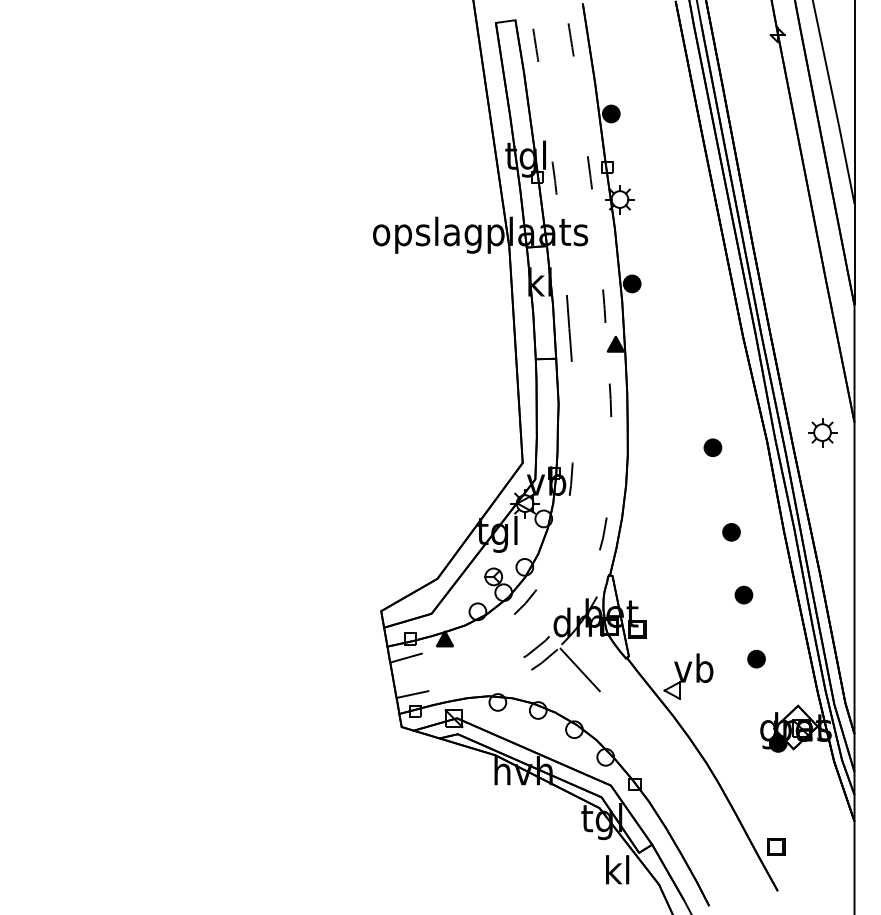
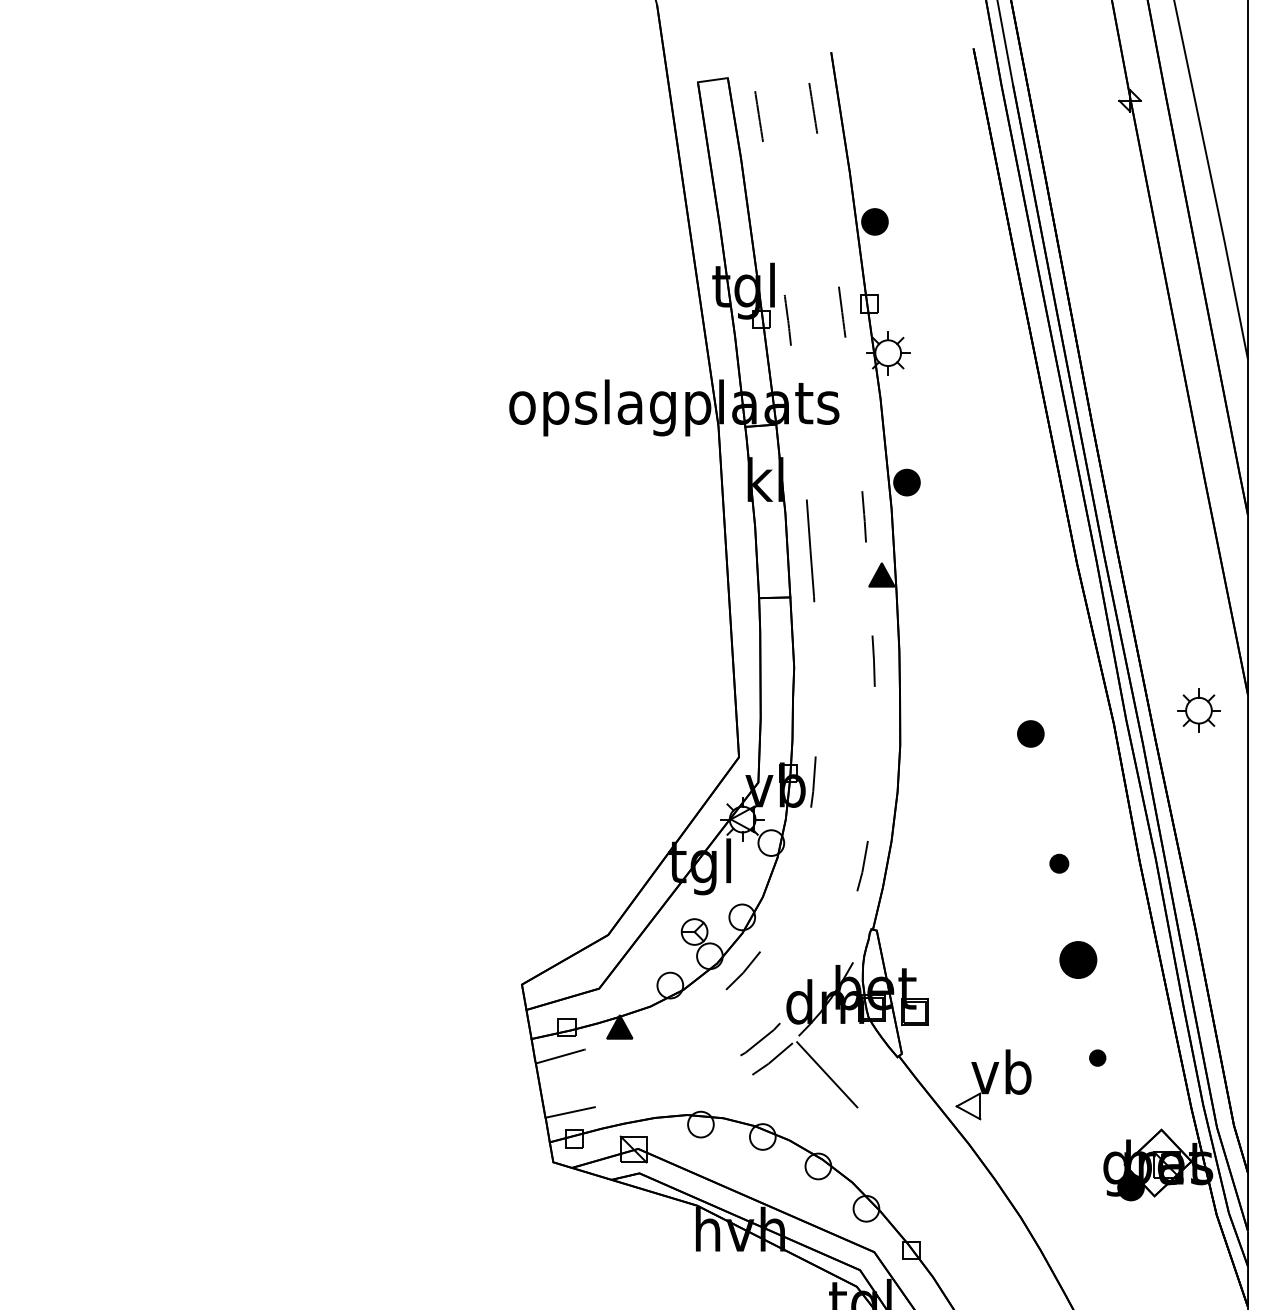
part: (731, 532) -> (1059, 863), size x0.7
part: (743, 594) -> (1077, 959), size x1.4
part: (756, 658) -> (1097, 1057), size x0.6

